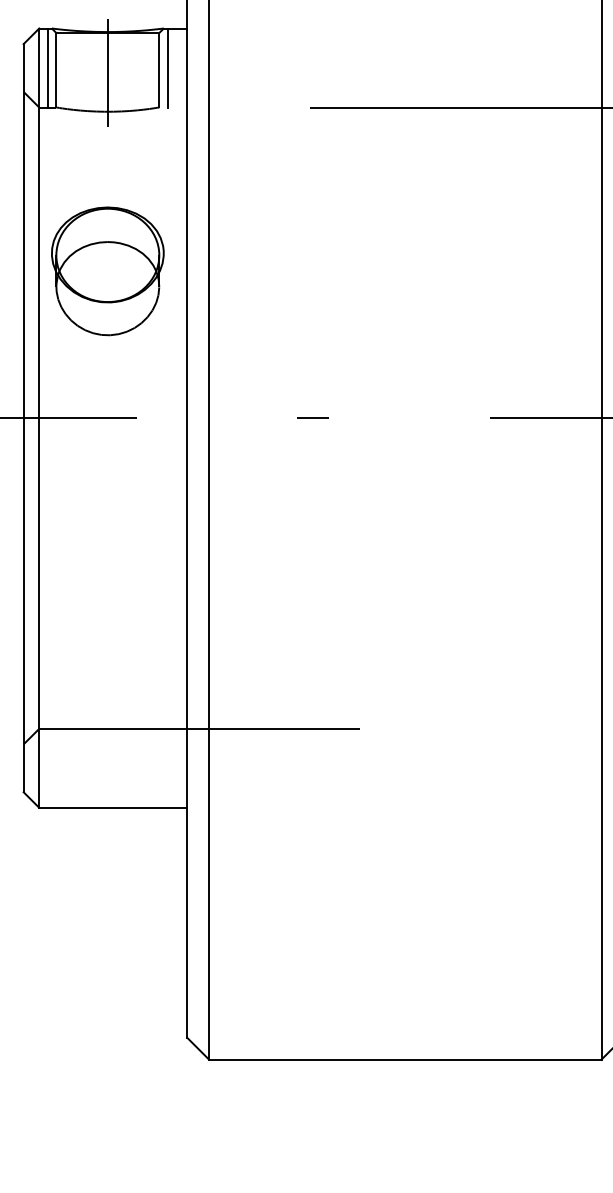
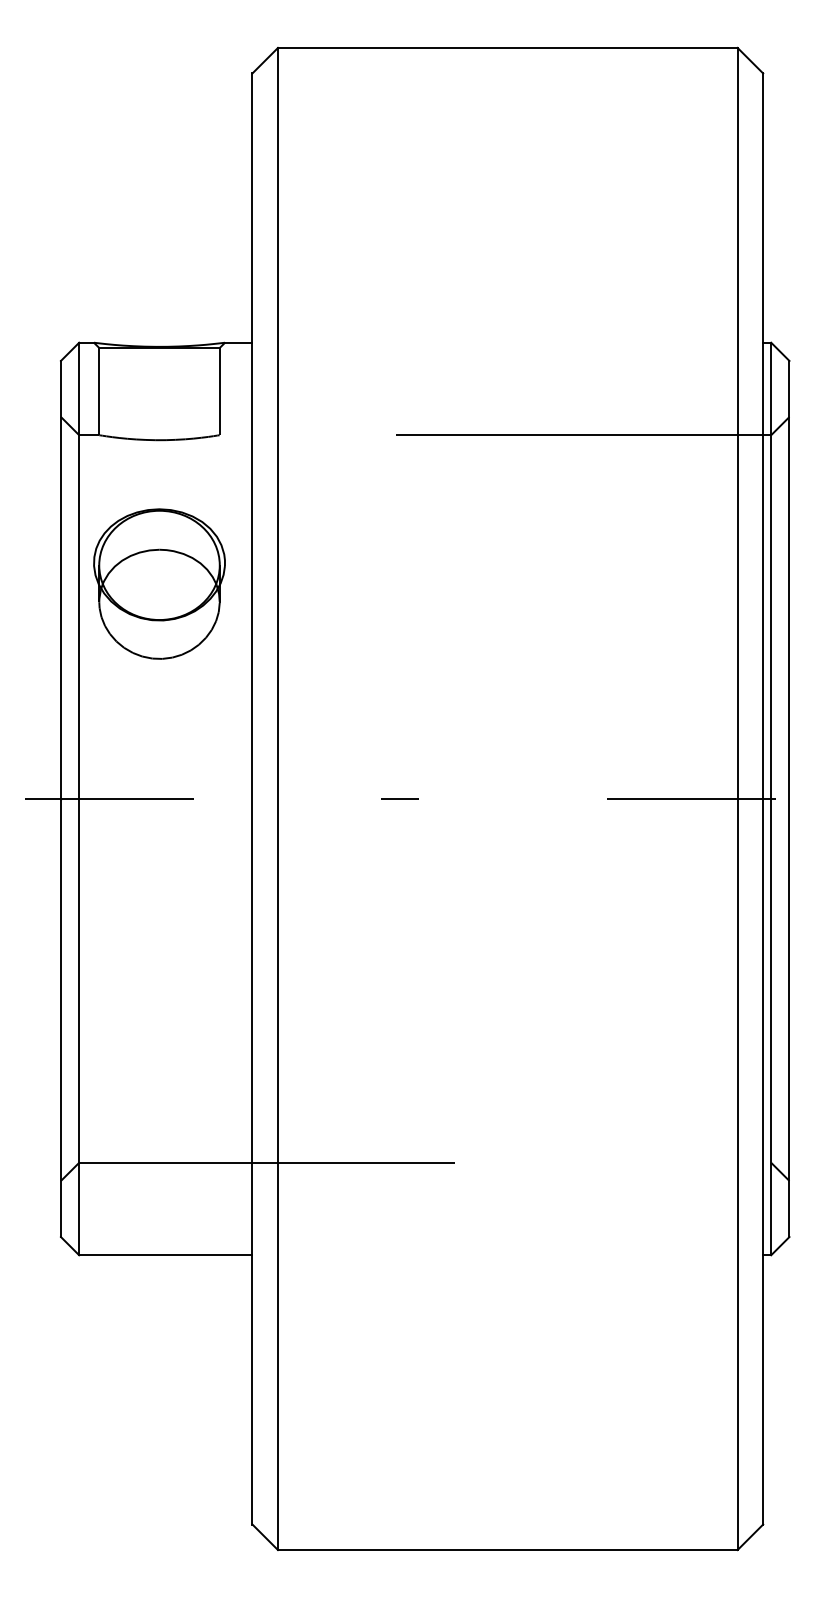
line: (48, 67) -> (89, 388), removed
line: (167, 67) -> (229, 388), removed
line: (107, 73) -> (159, 395), removed
part: (107, 270) -> (159, 583), moved

